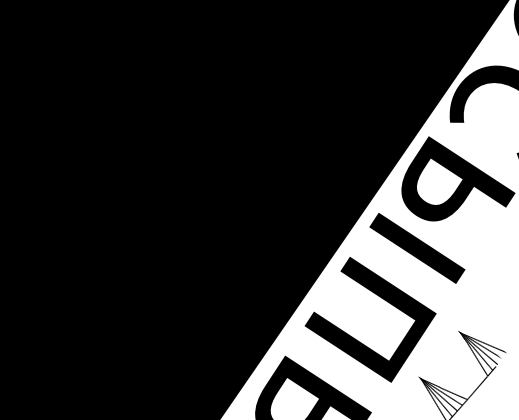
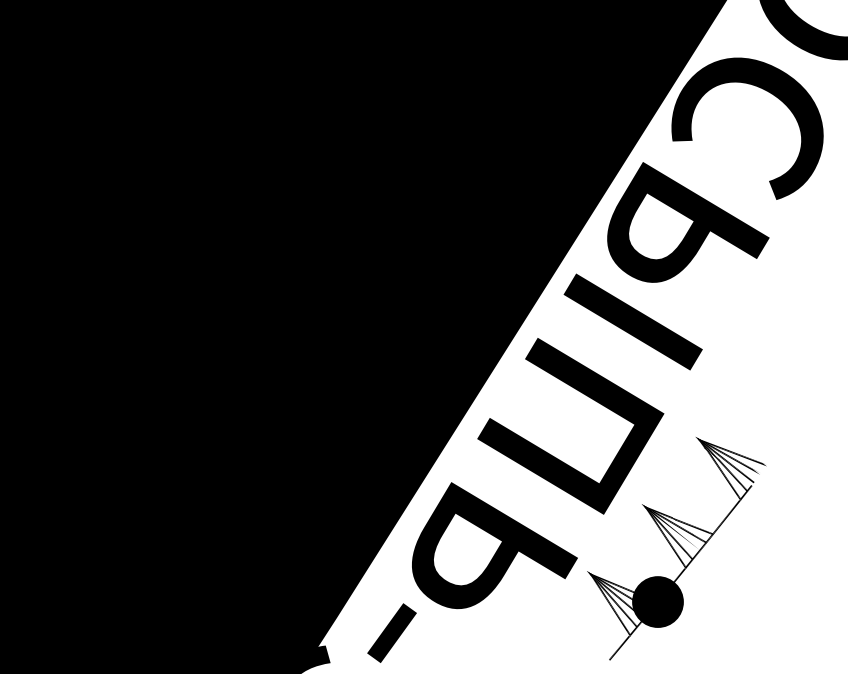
fill: (439, 395) -> (672, 529), removed

